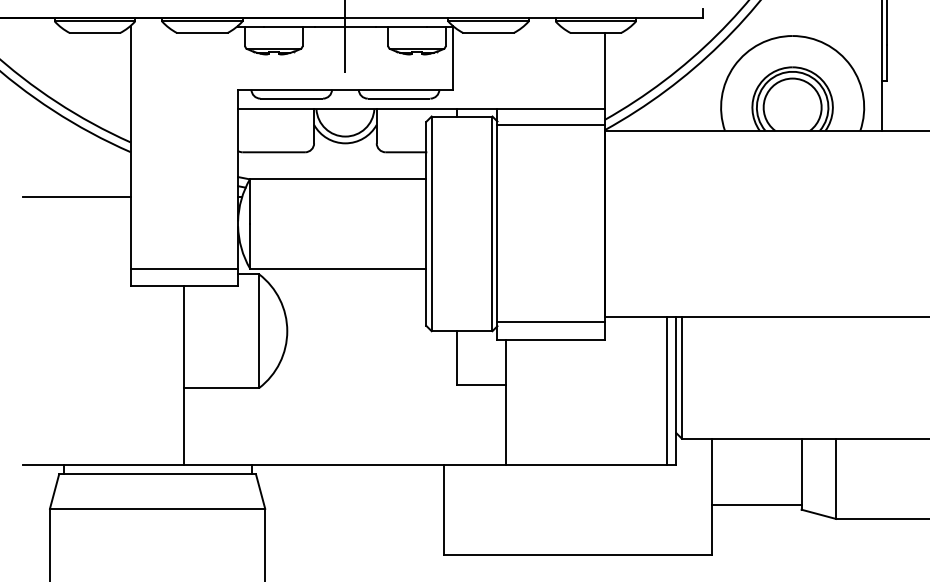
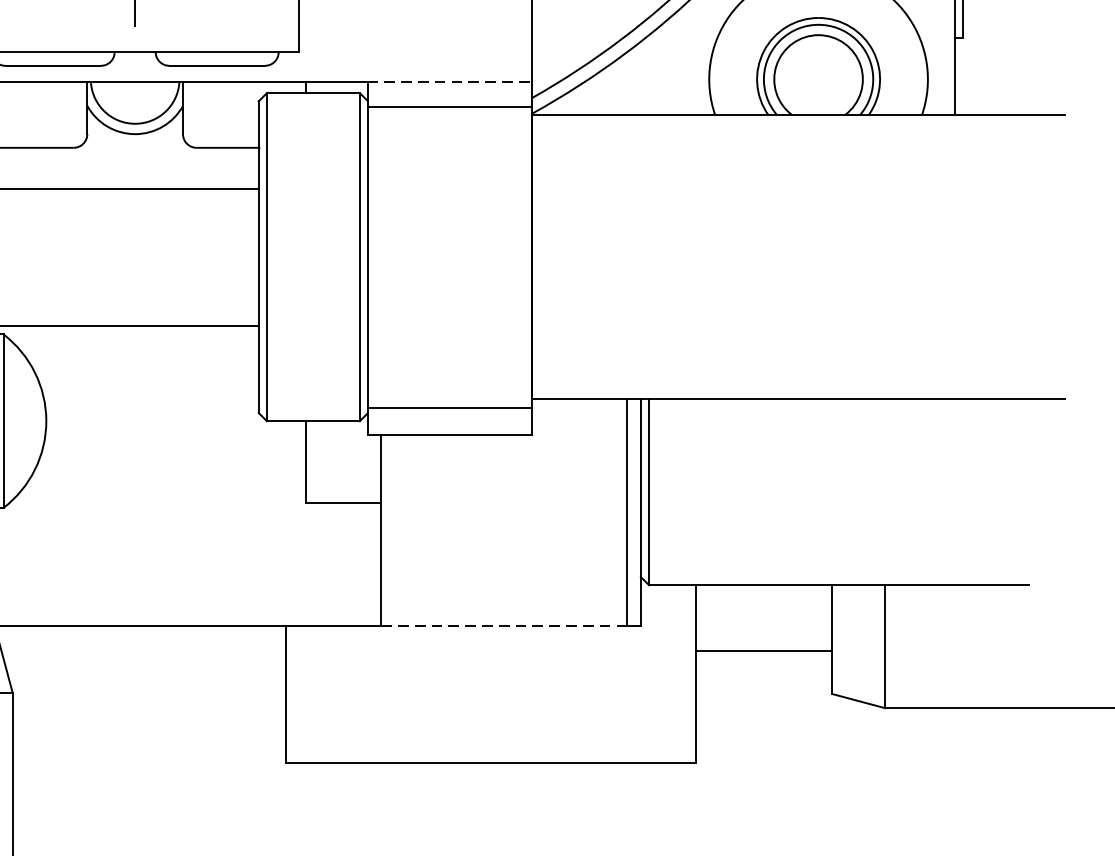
line: (551, 109) -> (450, 82), solid -> dashed
line: (586, 465) -> (503, 626), solid -> dashed
line: (756, 505) -> (763, 650), moved

